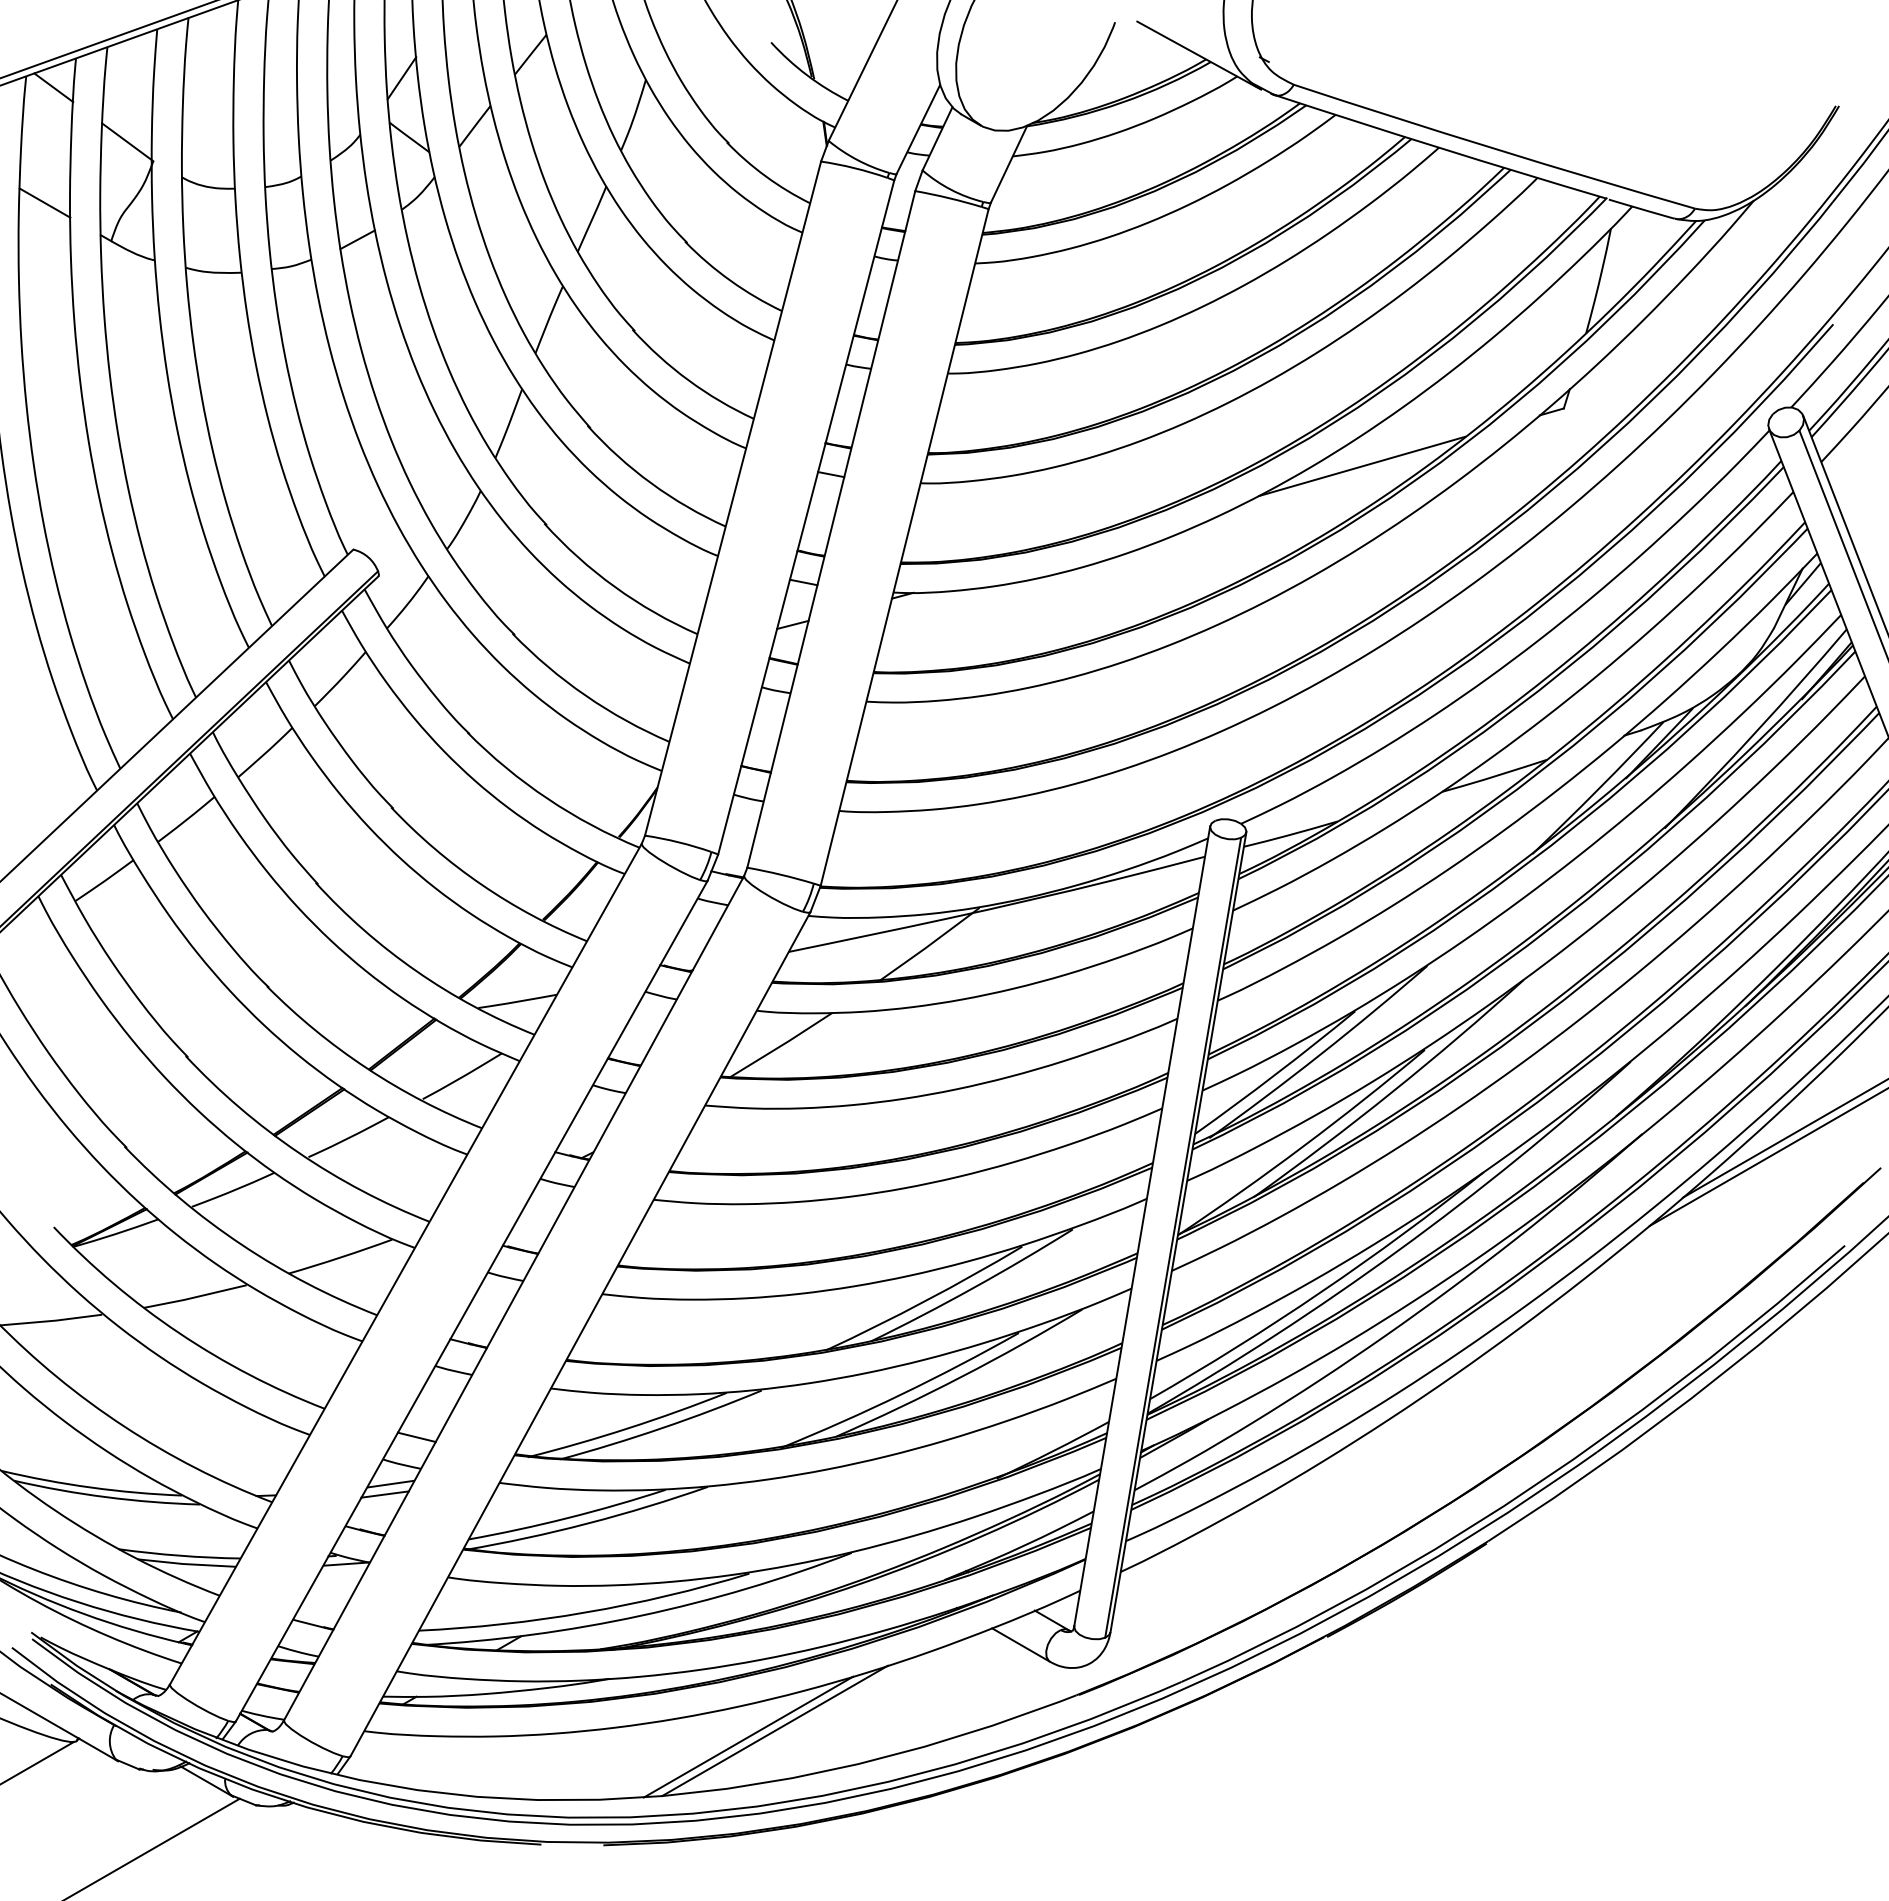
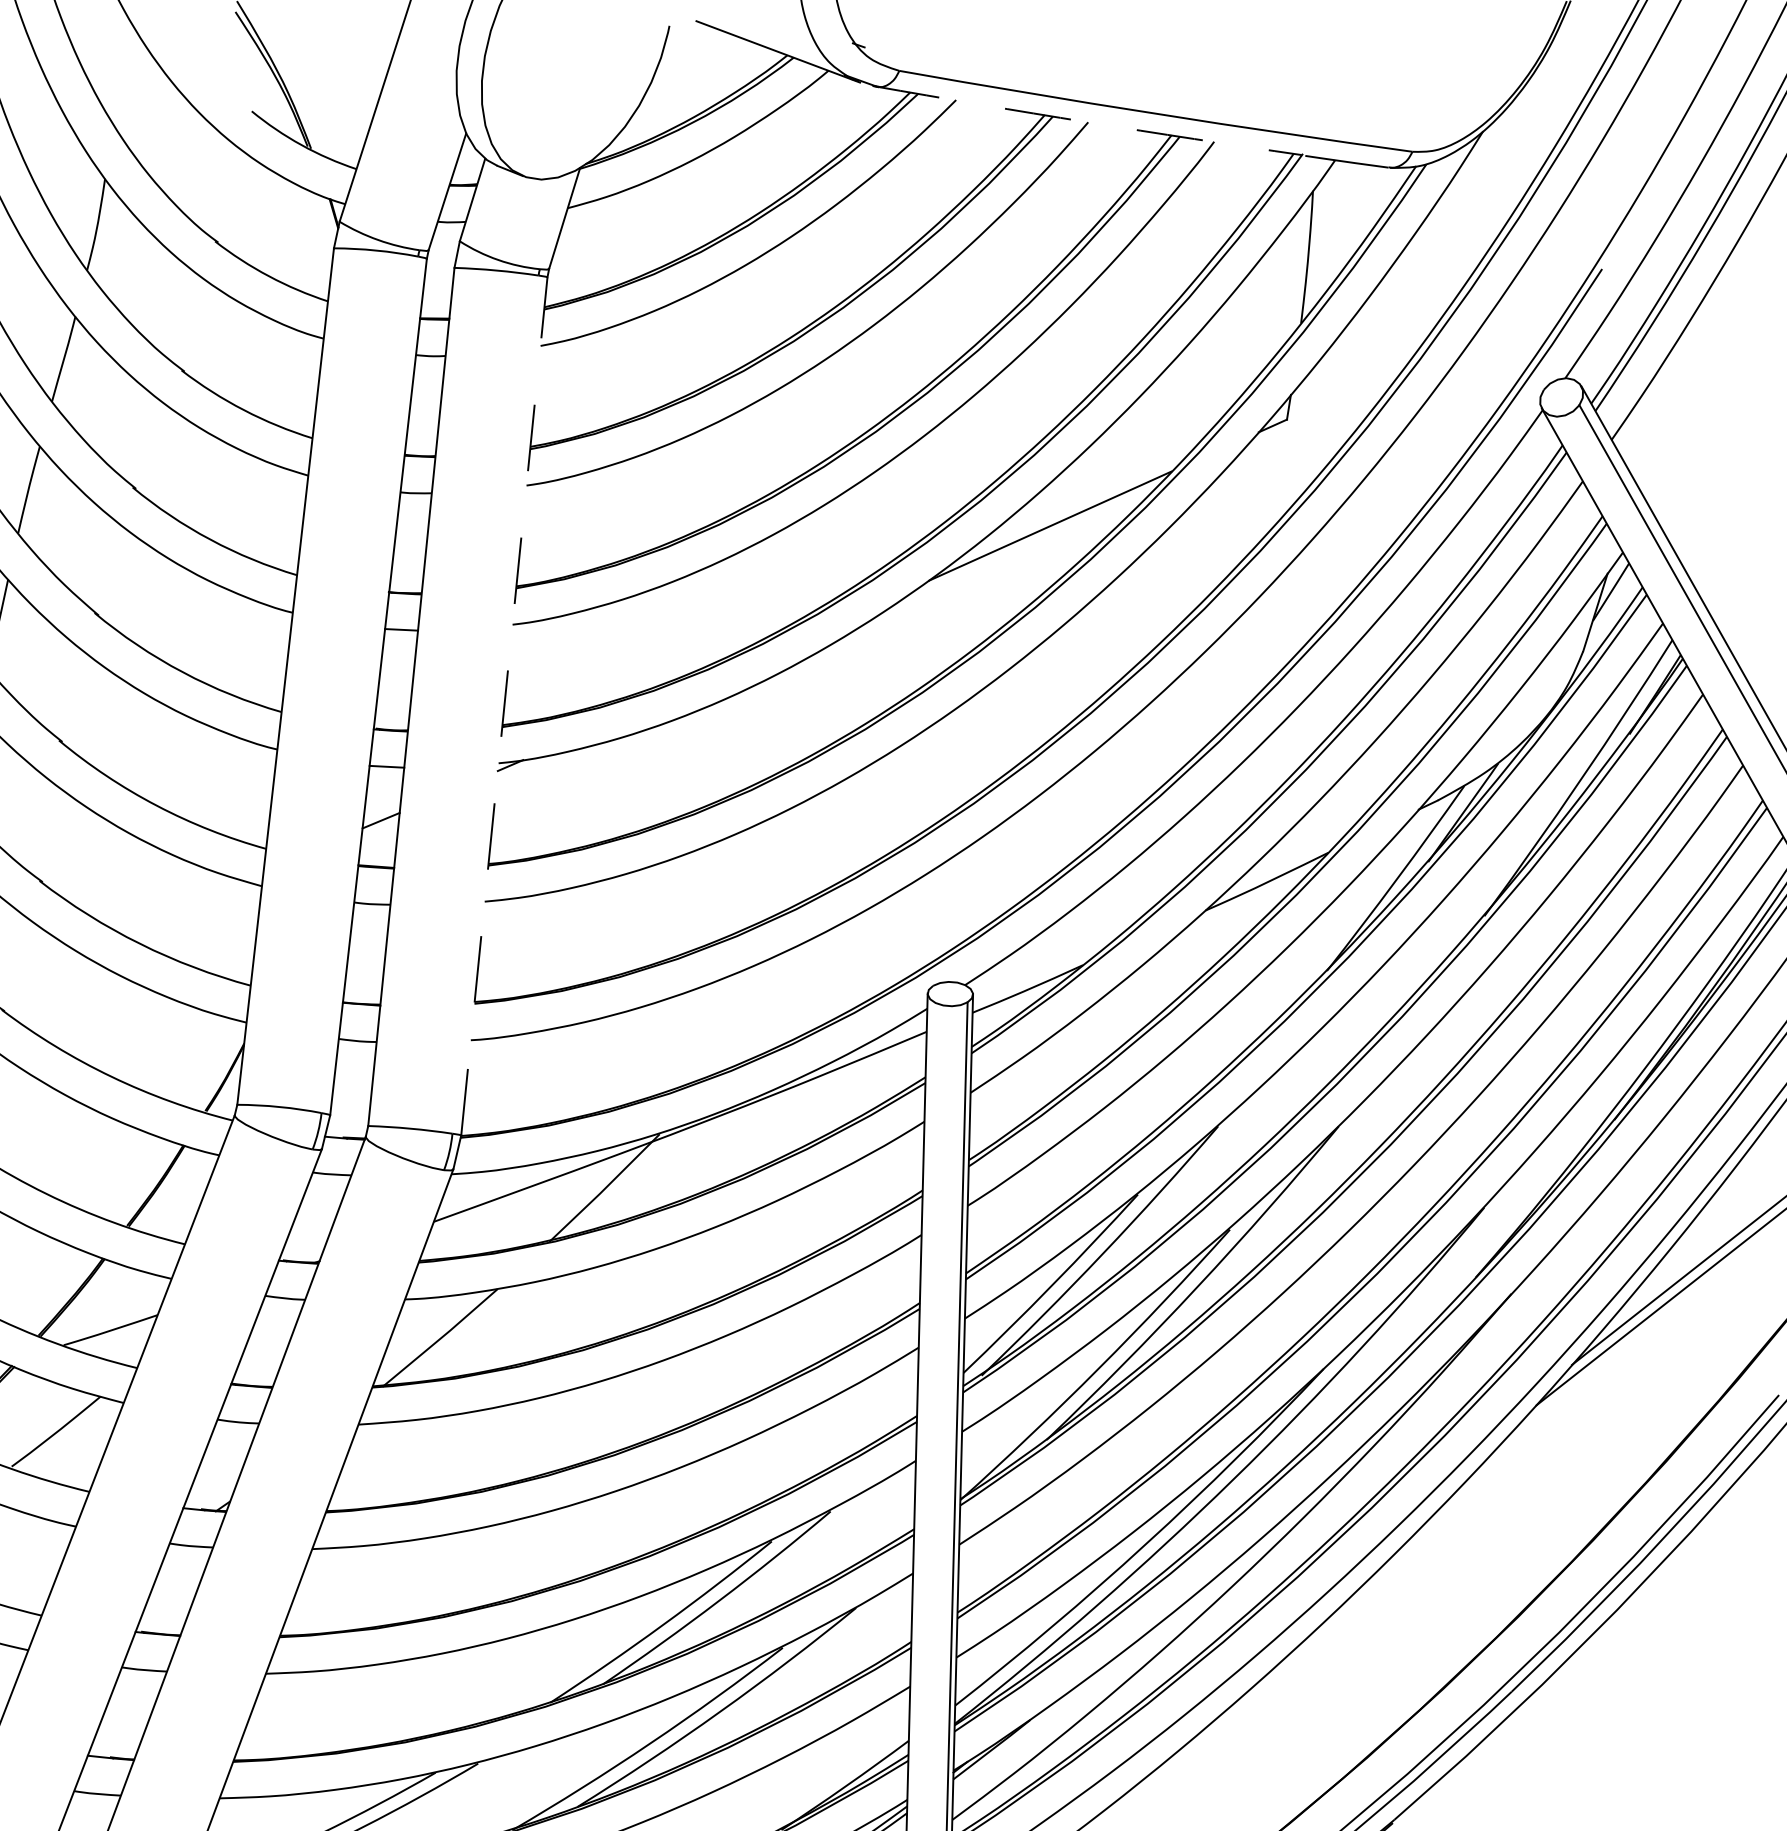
arc: (1438, 147) -> (1087, 122), solid -> dashed
line: (904, 547) -> (504, 706), solid -> dashed

